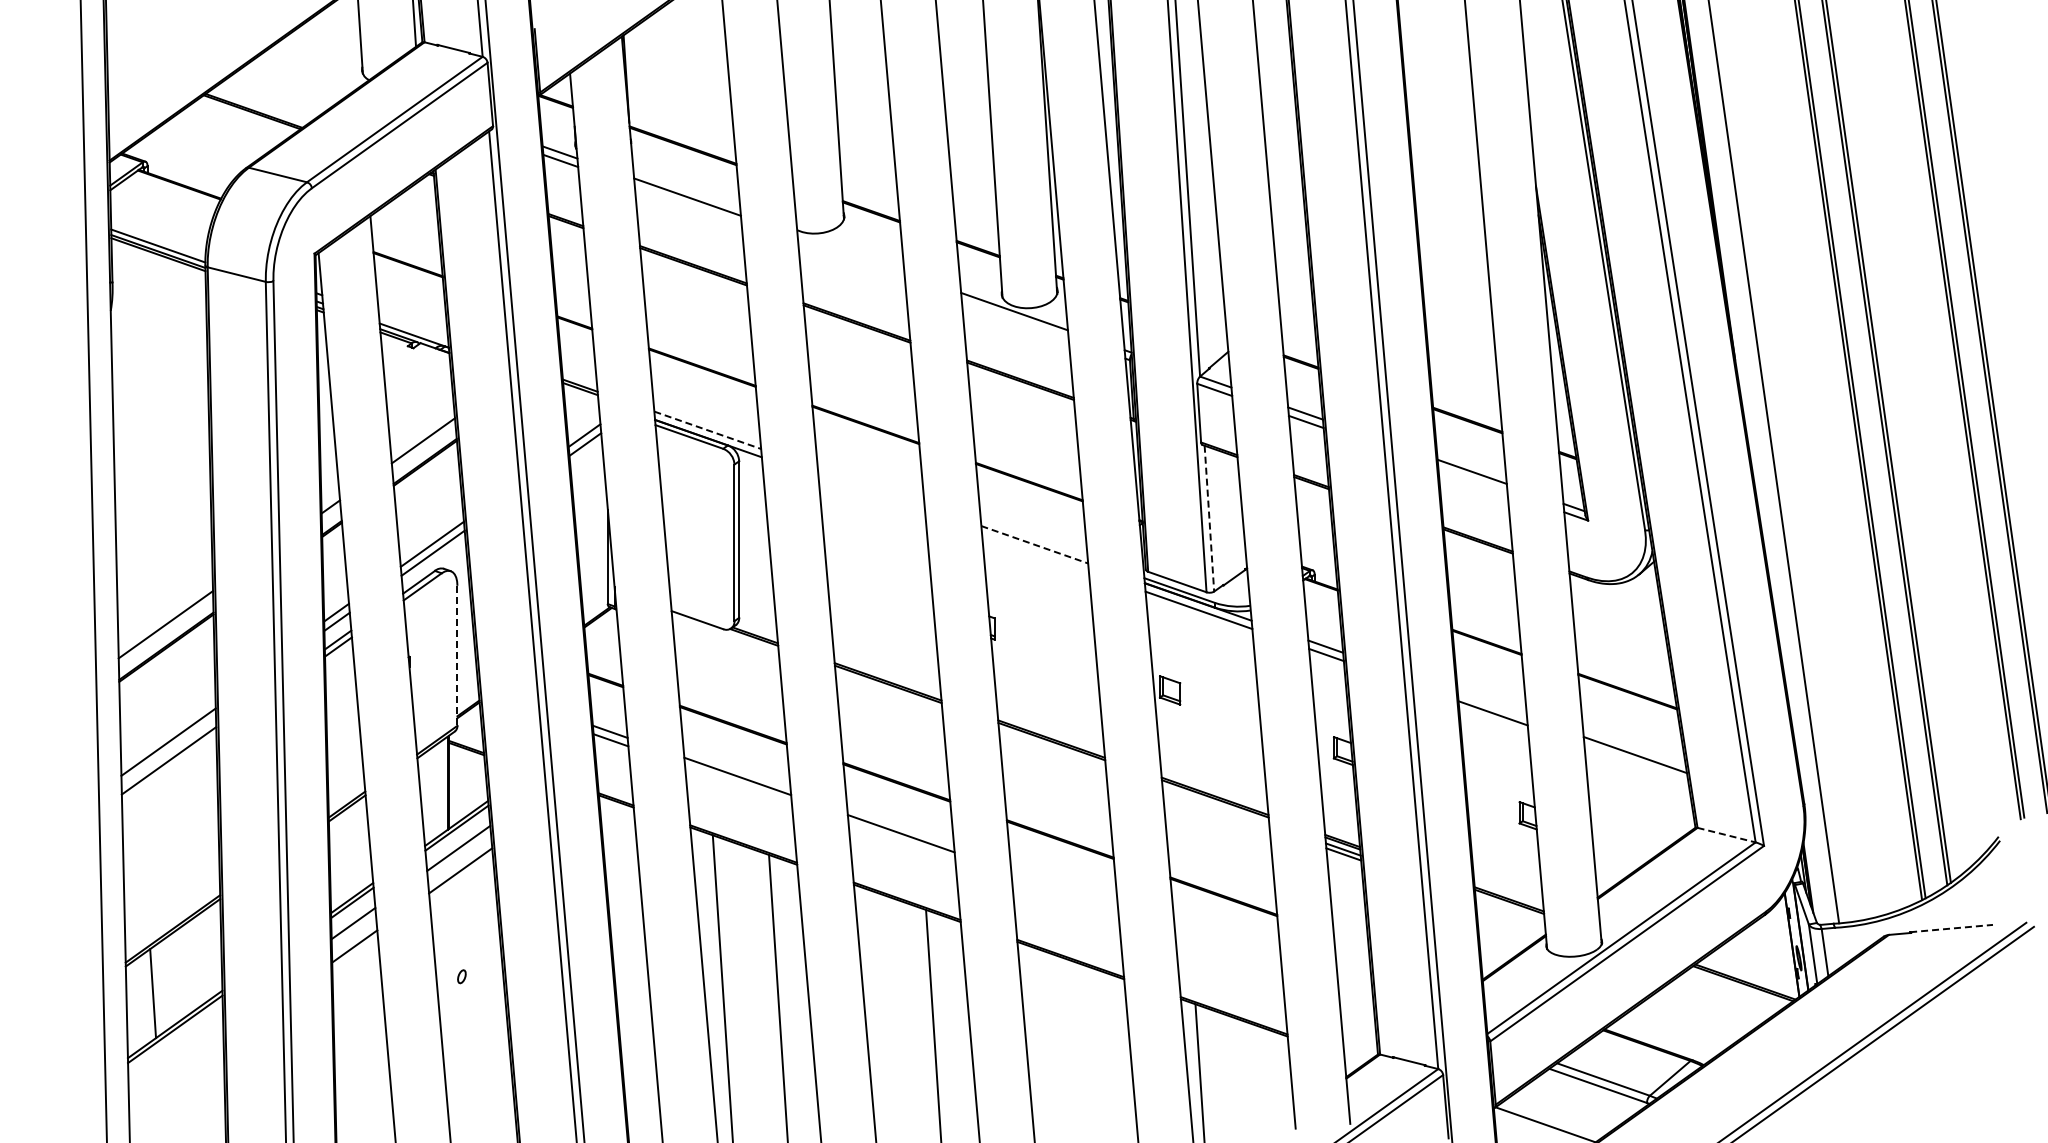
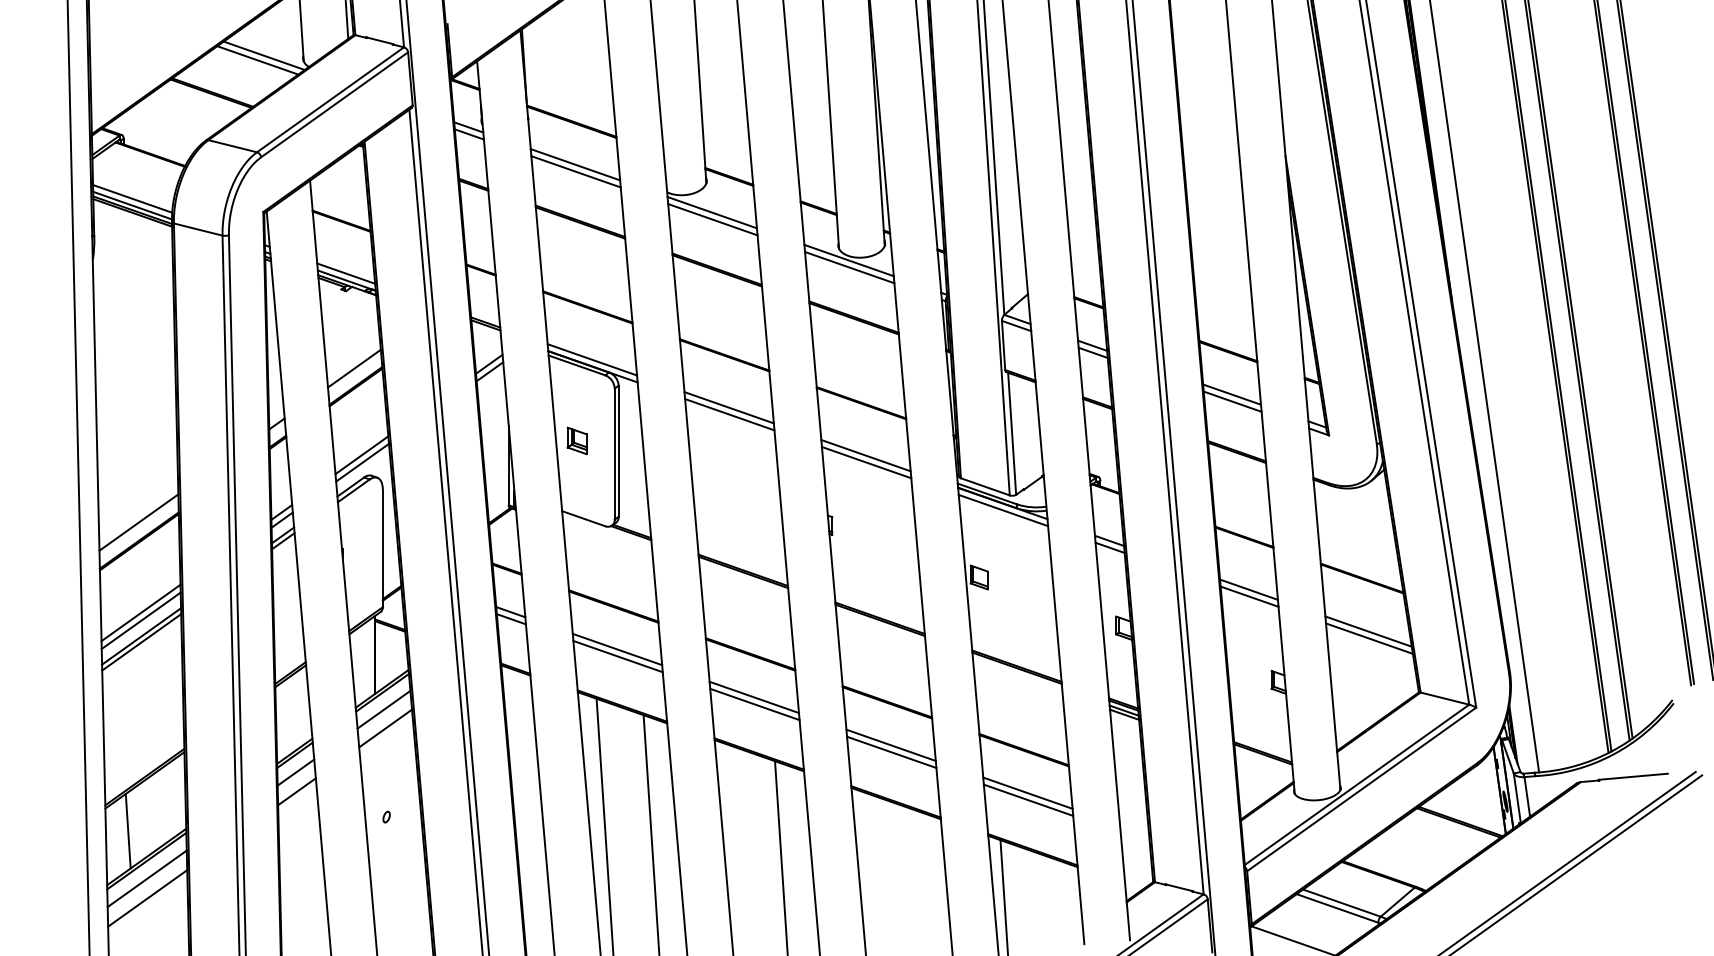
line: (315, 66) -> (264, 55), added
line: (307, 72) -> (257, 60), added
line: (687, 205) -> (575, 171), added
line: (158, 237) -> (132, 198), added
line: (850, 254) -> (711, 212), added
line: (851, 262) -> (712, 219), added
line: (1014, 319) -> (849, 267), added
line: (413, 327) -> (346, 273), added
line: (707, 430) -> (592, 360), dashed -> solid
line: (1472, 480) -> (1232, 401), added
line: (870, 487) -> (728, 407), added
line: (871, 495) -> (729, 414), added
line: (1209, 519) -> (1012, 434), dashed -> solid
part: (689, 526) -> (577, 440), added
line: (1034, 544) -> (865, 455), dashed -> solid
line: (1035, 552) -> (866, 462), added
line: (457, 656) -> (382, 549), dashed -> solid
line: (1492, 704) -> (1249, 589), added
line: (168, 732) -> (141, 612), added
line: (1636, 763) -> (1369, 638), added
line: (169, 767) -> (141, 642), added
line: (738, 784) -> (618, 656), added
line: (1726, 835) -> (1444, 698), dashed -> solid
line: (901, 841) -> (754, 703), added
line: (1064, 890) -> (890, 744), added
line: (1065, 899) -> (891, 752), added
line: (1951, 928) -> (1633, 776), dashed -> solid
line: (1227, 947) -> (1027, 792), added
line: (1228, 956) -> (1028, 800), added
line: (175, 1050) -> (146, 878), added
line: (176, 1073) -> (147, 898), added

